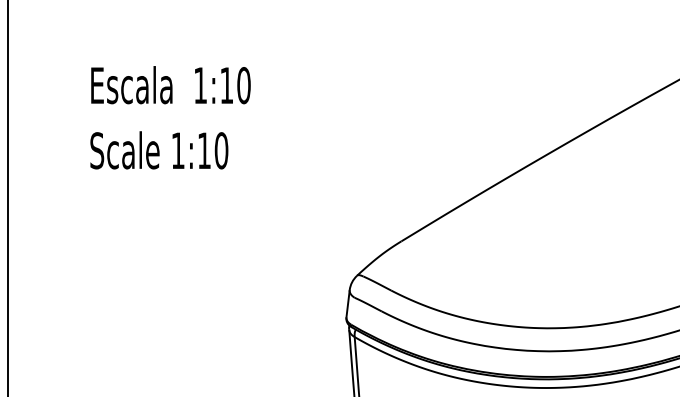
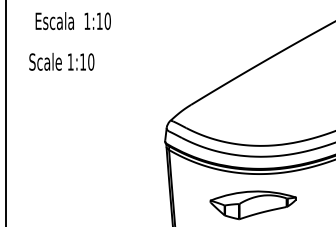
text: (169, 86) -> (72, 21), moved
text: (158, 149) -> (61, 61), moved

